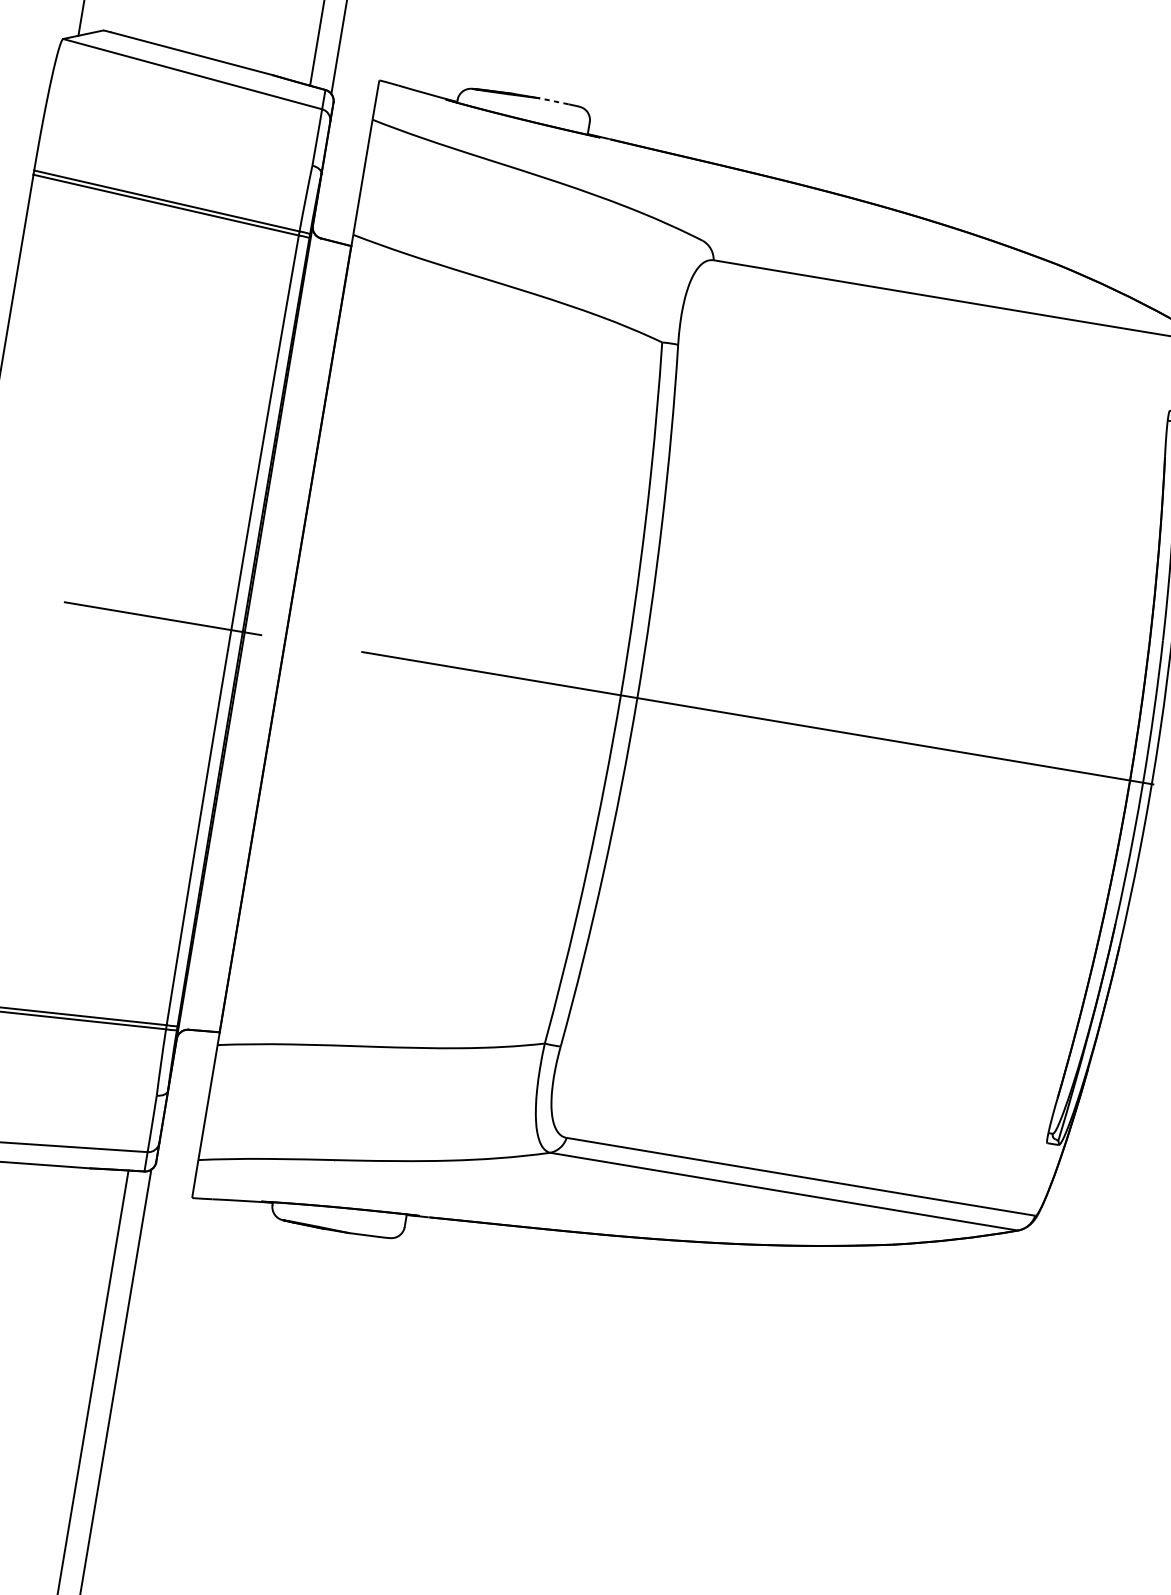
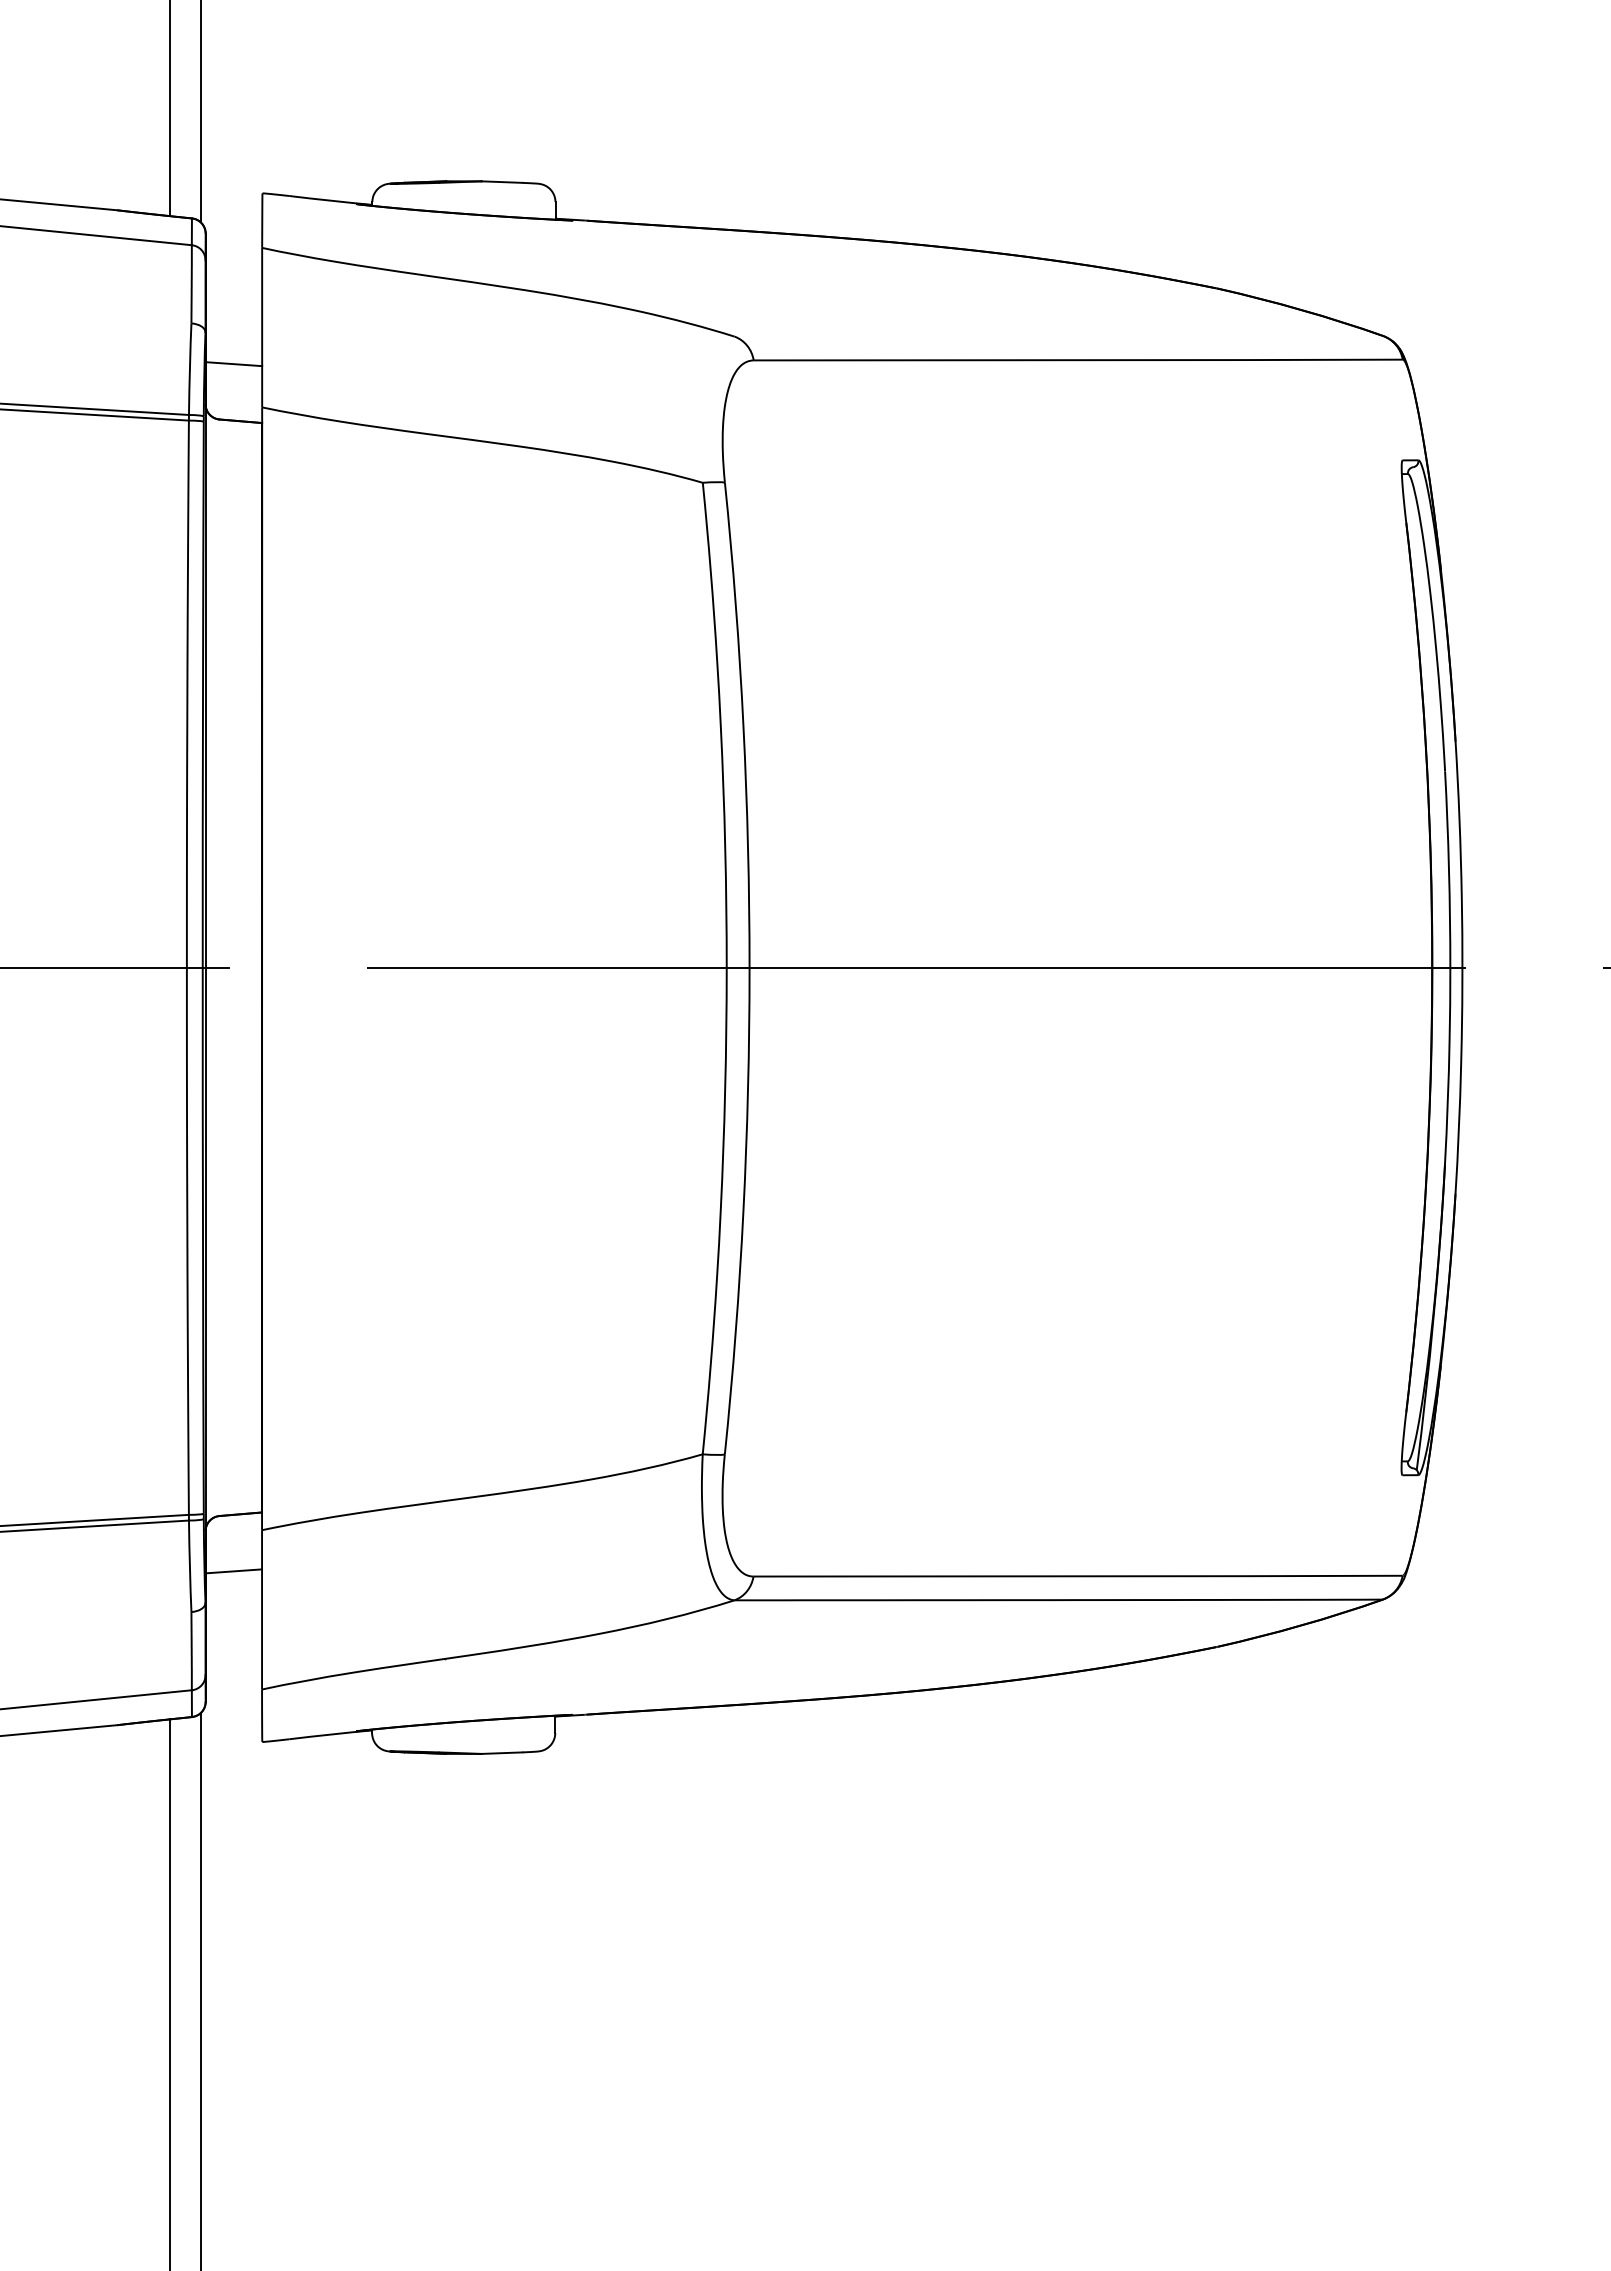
line: (553, 101) -> (502, 182), dashed -> solid
line: (337, 200) -> (233, 364), added
line: (192, 1071) -> (233, 1571), added

